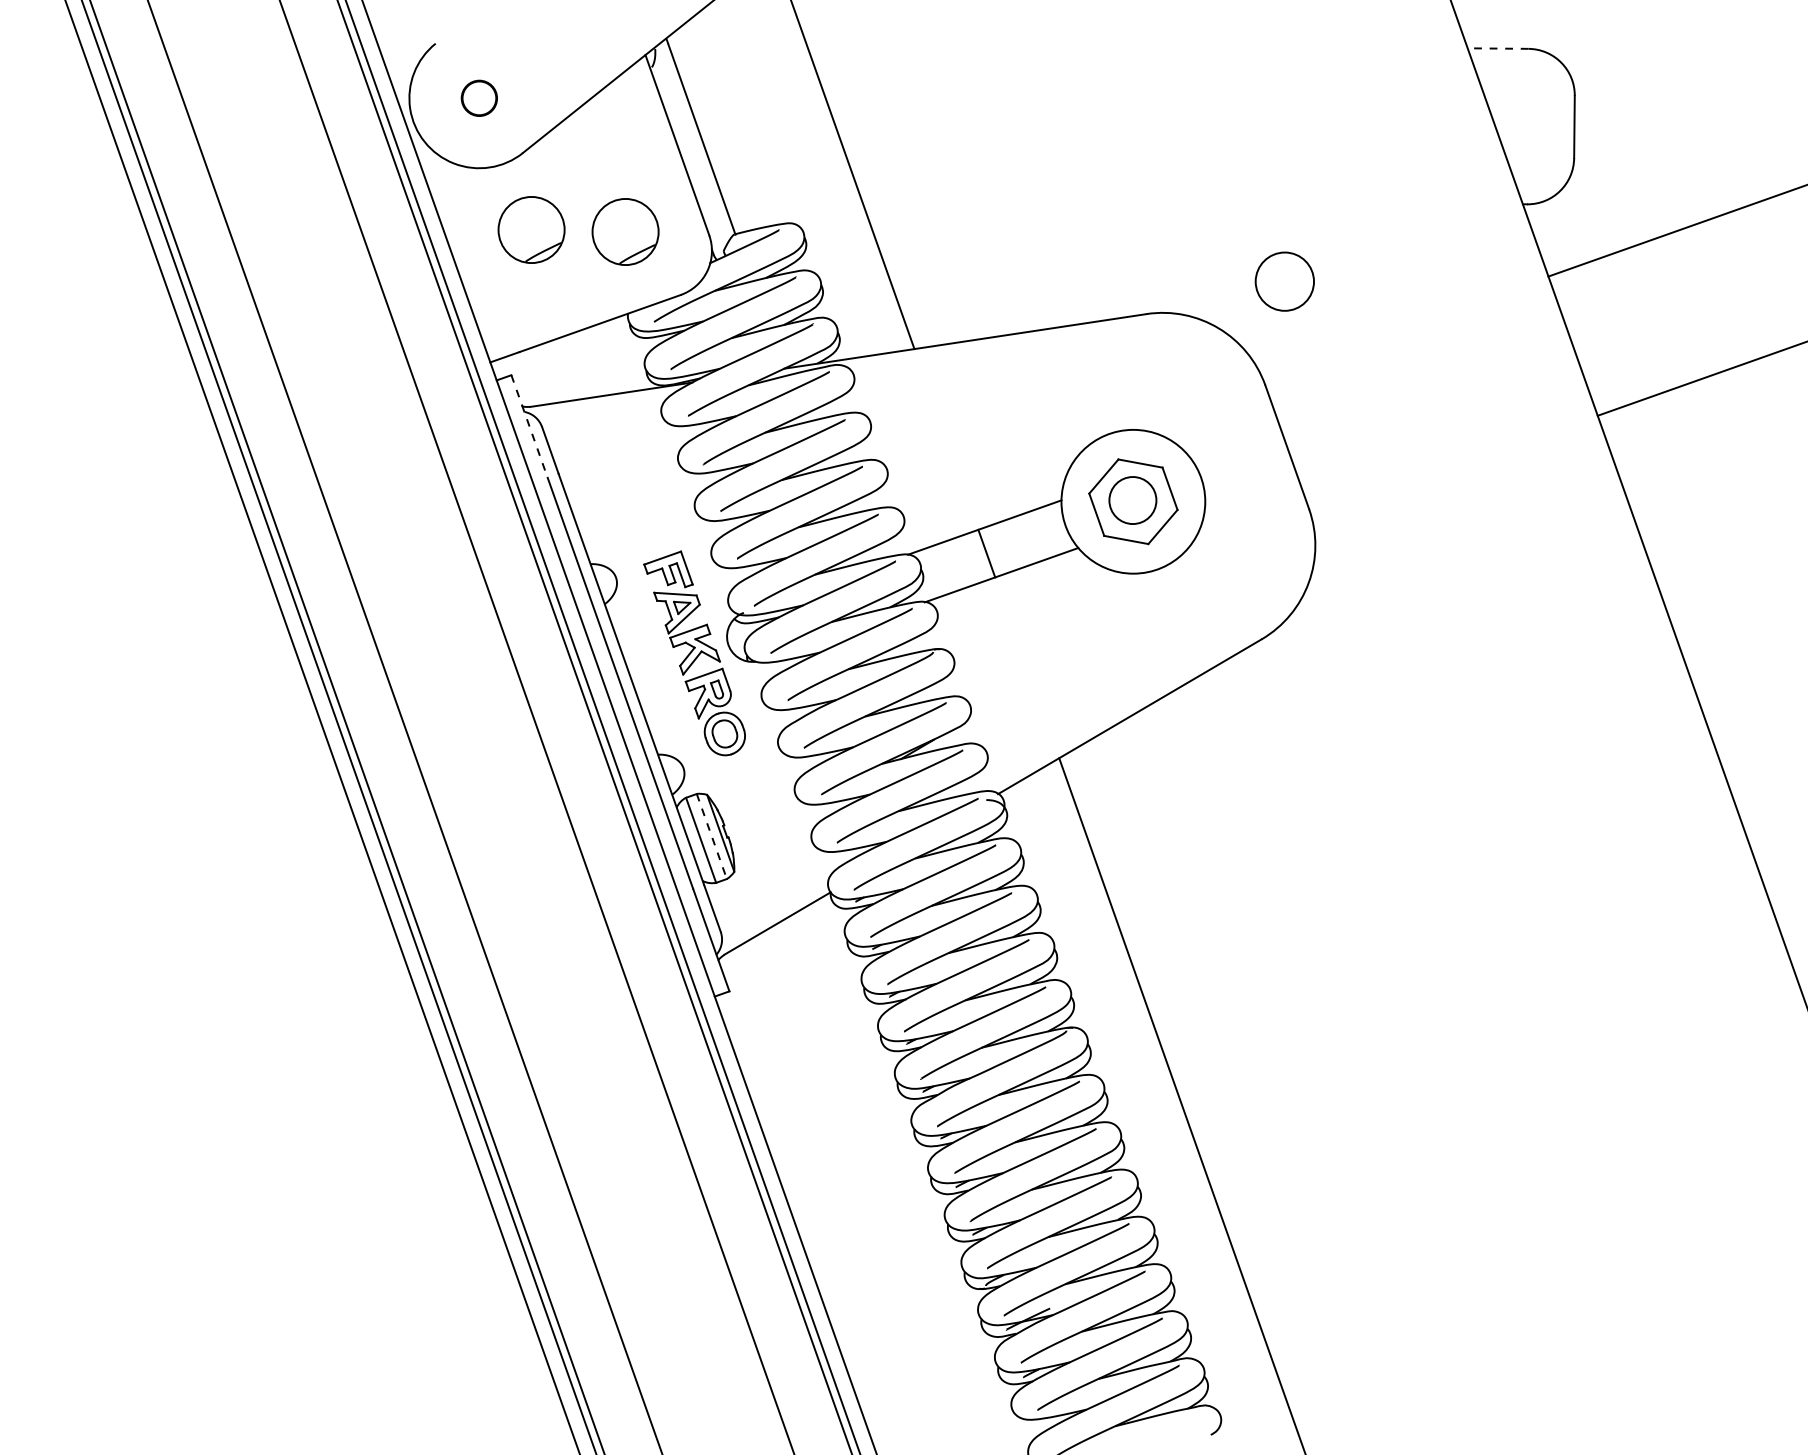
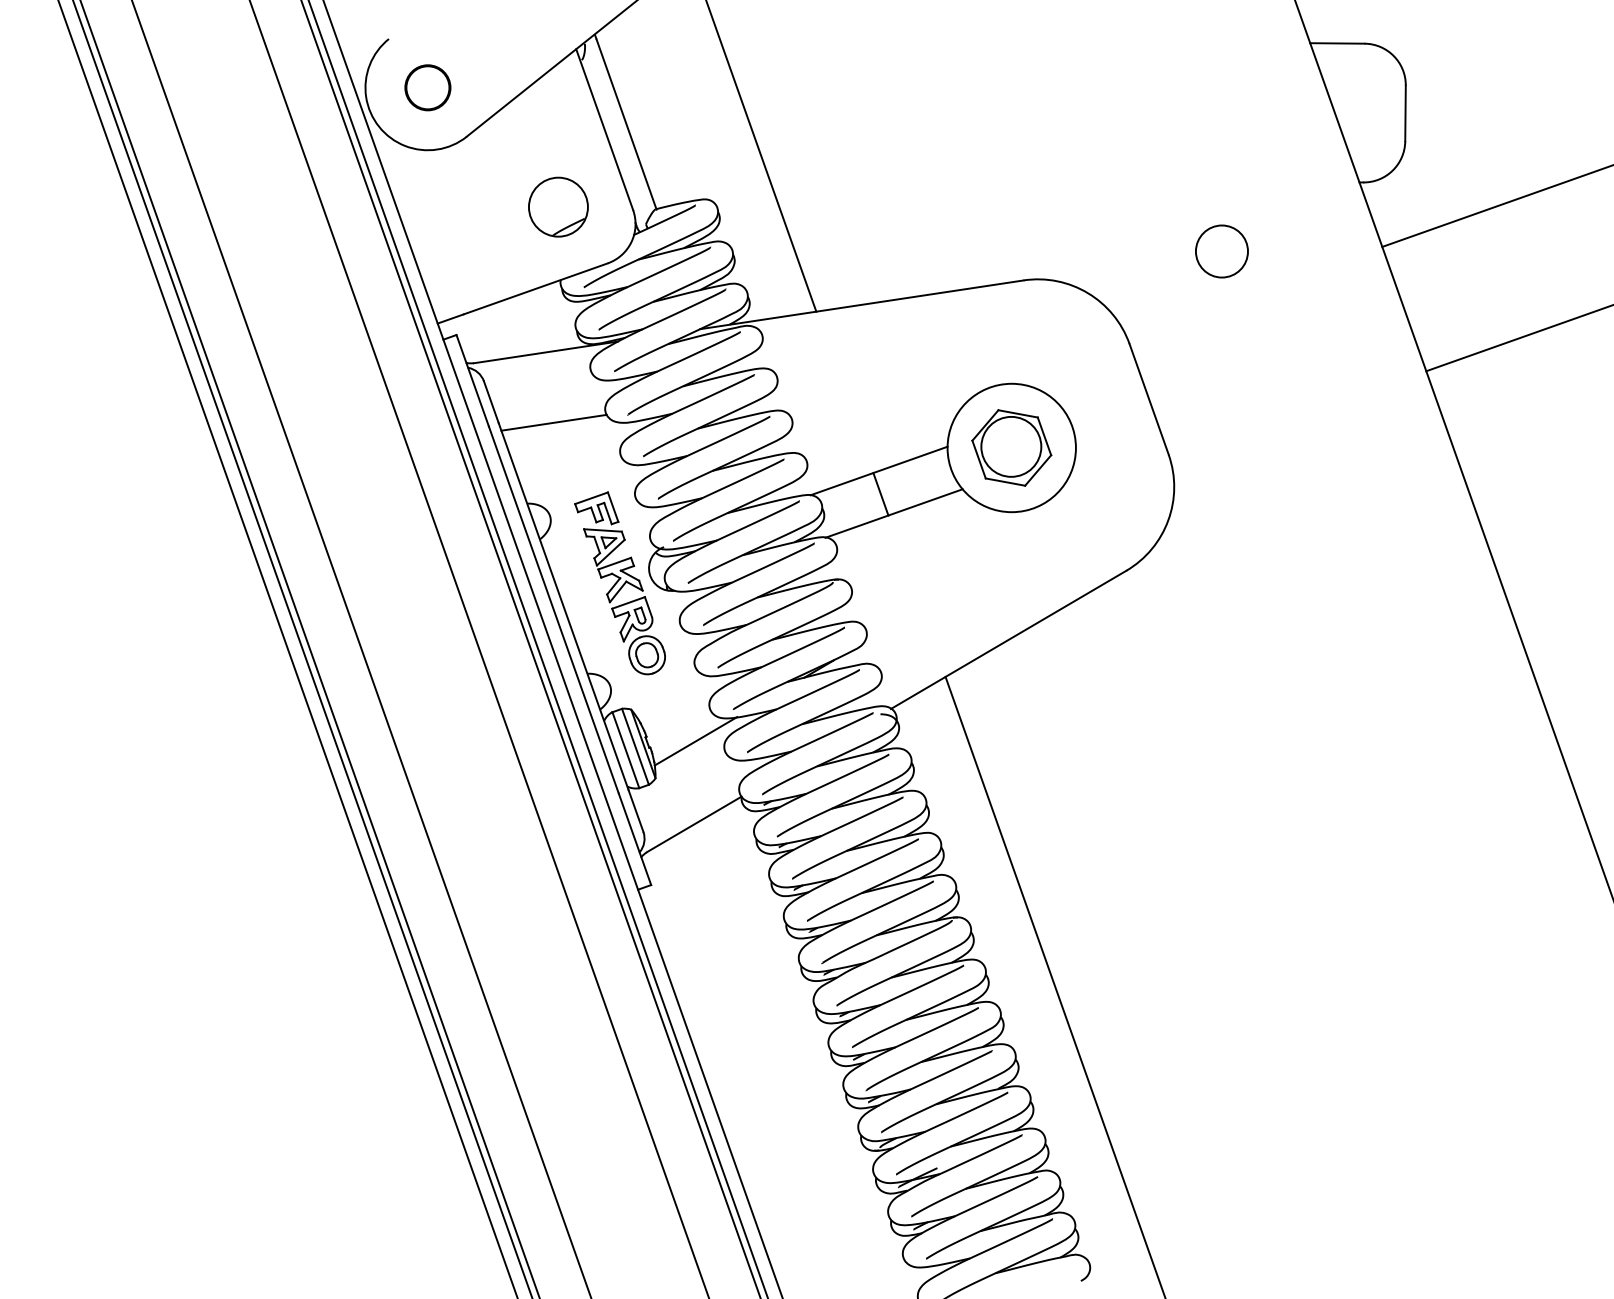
line: (1497, 48) -> (1336, 43), dashed -> solid
circle: (479, 98) -> (428, 87), size x1.43
part: (531, 229) -> (474, 204), removed
circle: (1284, 281) -> (1221, 251), moved
line: (529, 426) -> (472, 380), dashed -> solid
line: (620, 473) -> (553, 422), added
circle: (1132, 500) -> (1010, 446), size x1.43
line: (779, 830) -> (695, 741), added
line: (712, 836) -> (636, 746), dashed -> solid

